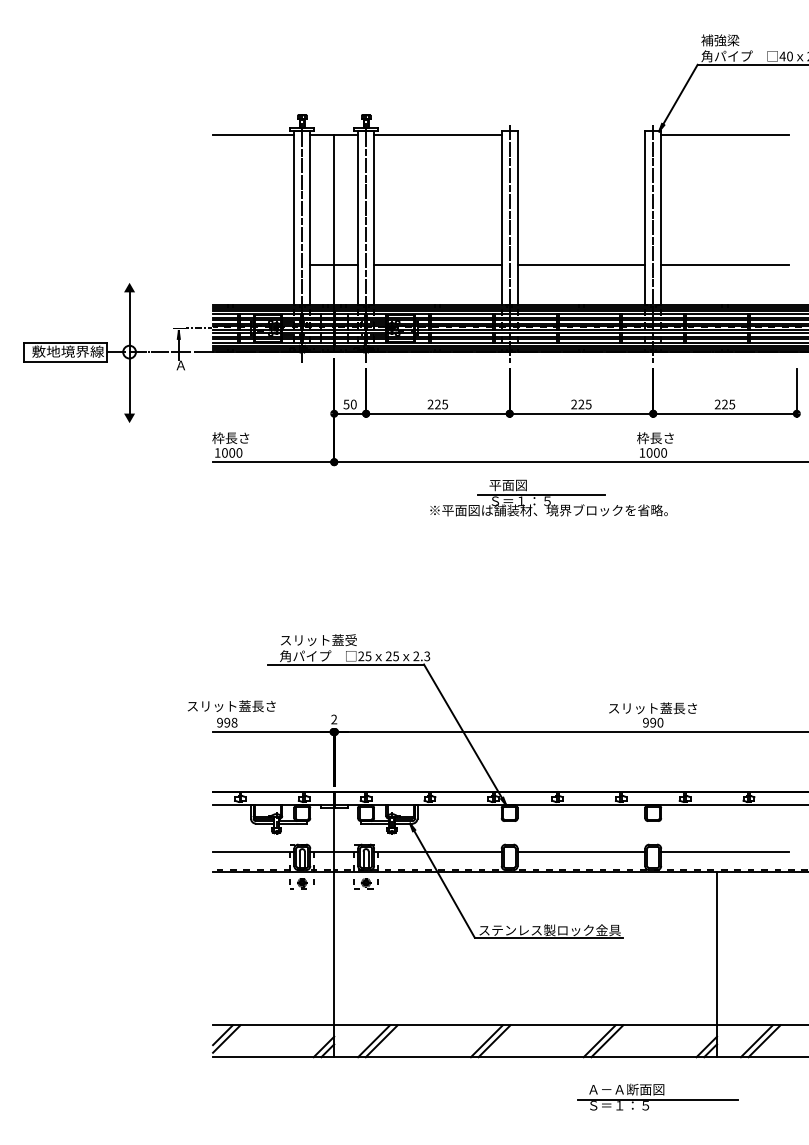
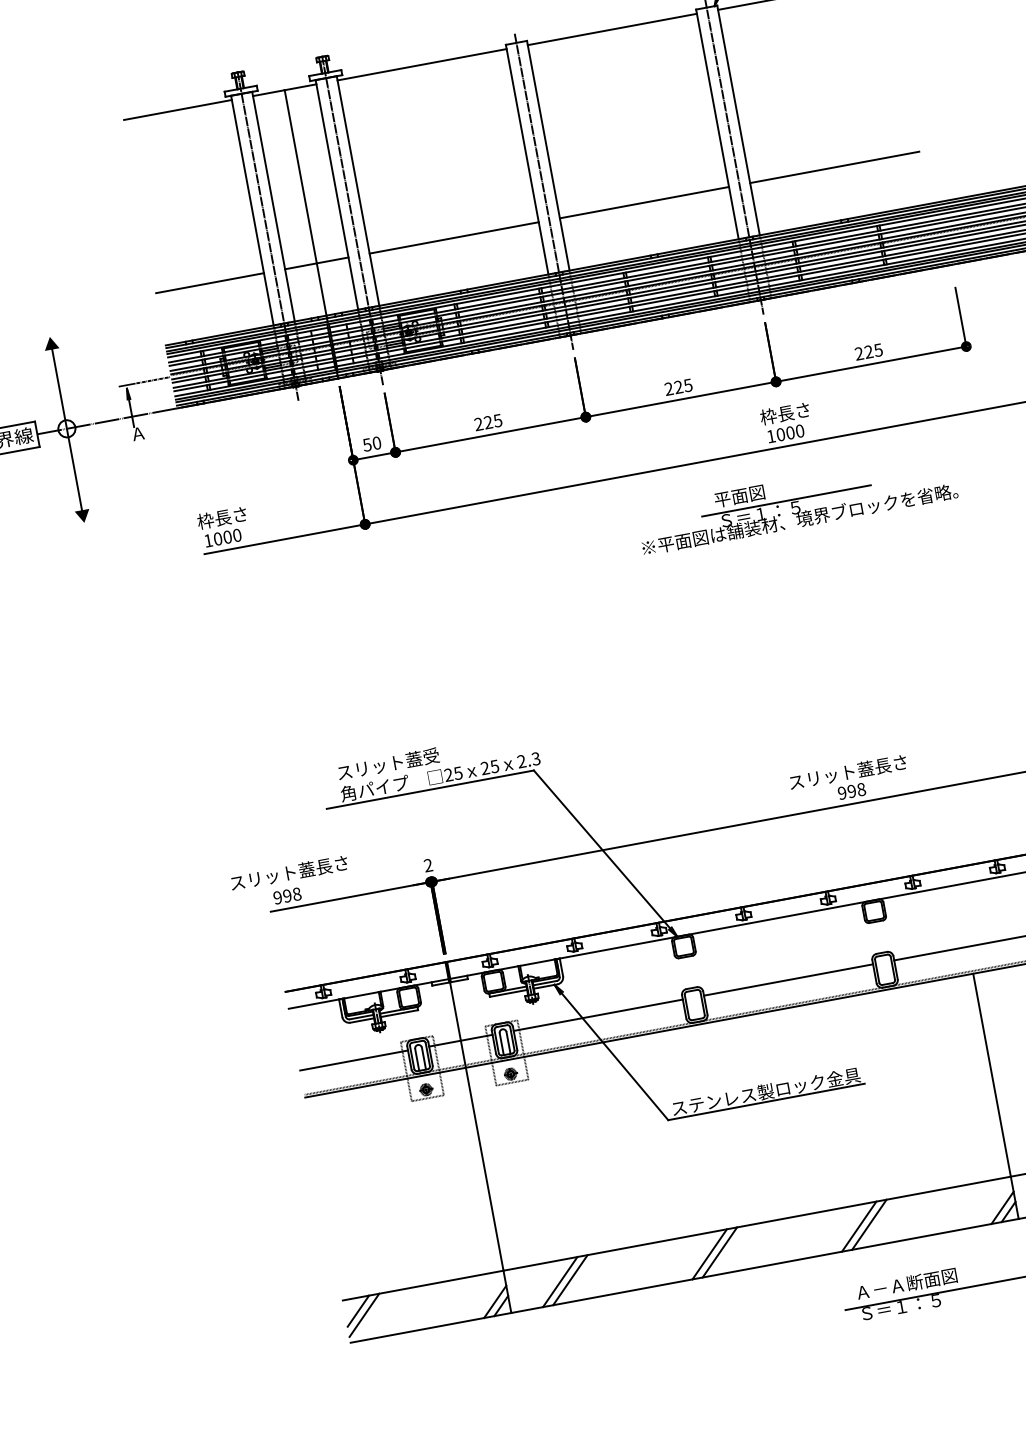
line: (581, 134) -> (612, 29), added
line: (253, 265) -> (209, 283), added
part: (548, 497) -> (796, 502), moved
text: (660, 722) -> (861, 789), 990 -> 998

